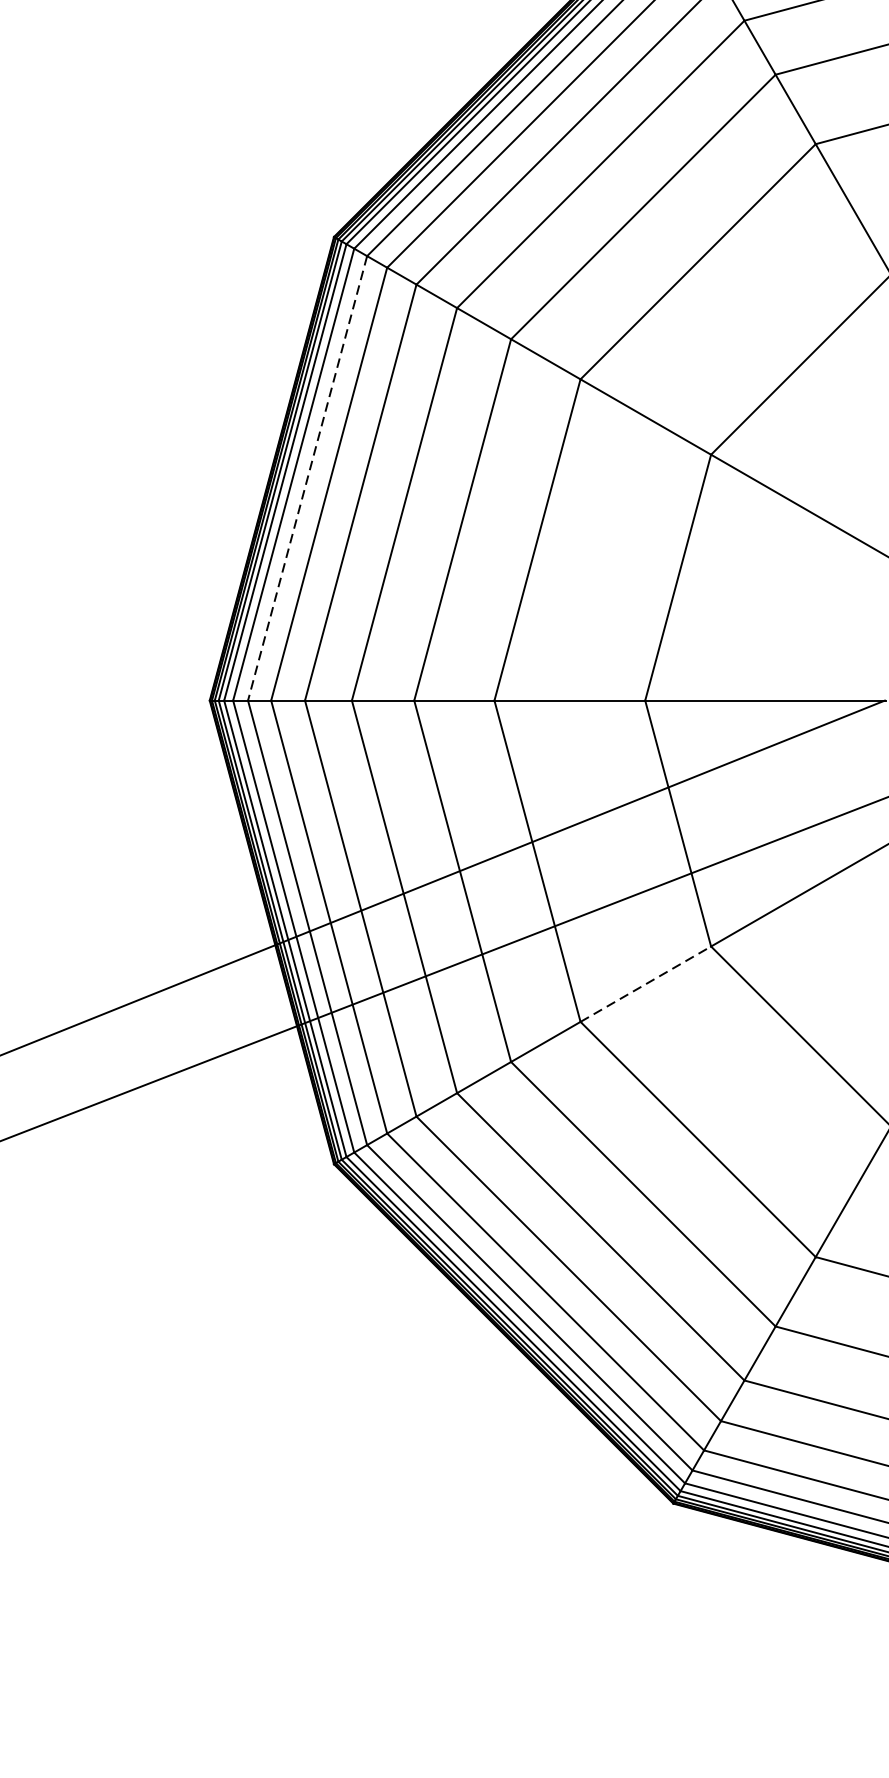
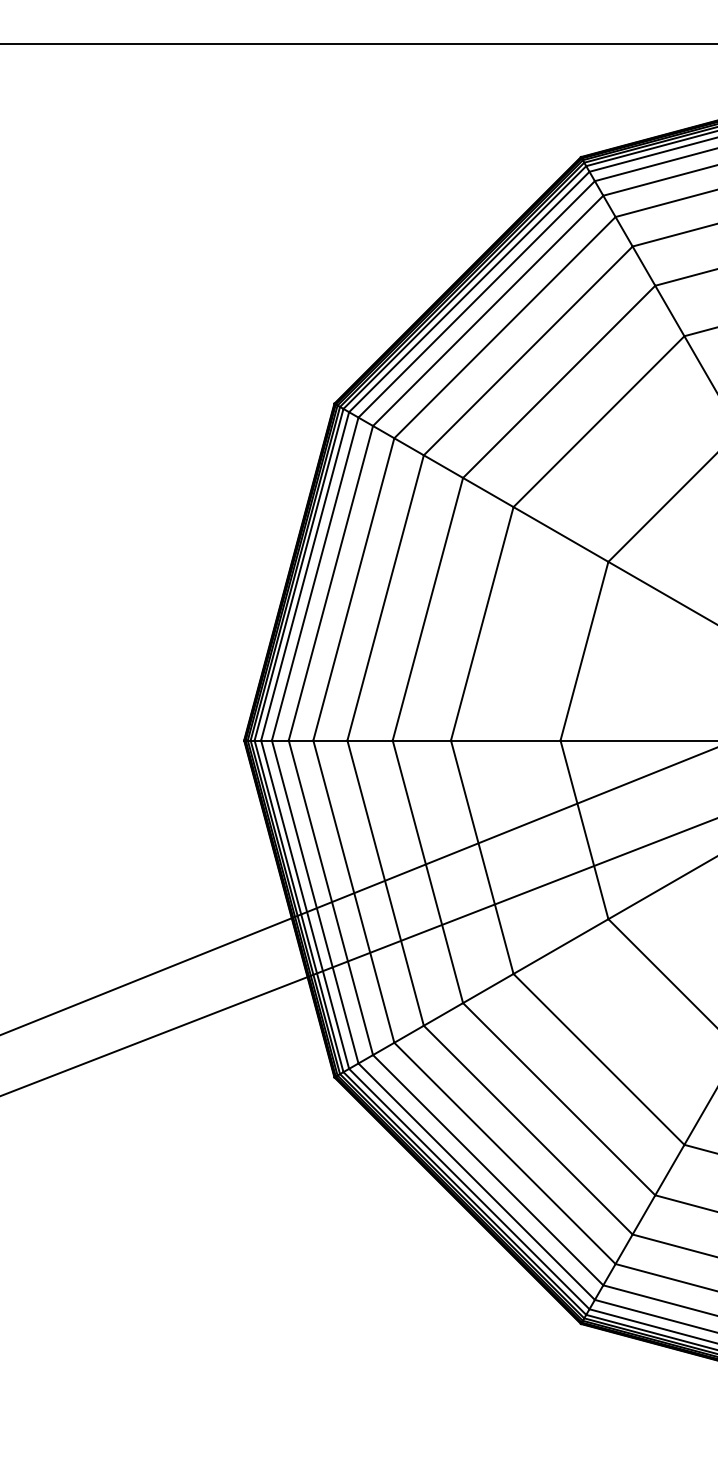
line: (307, 478) -> (315, 579), dashed -> solid
line: (645, 984) -> (560, 946), dashed -> solid

